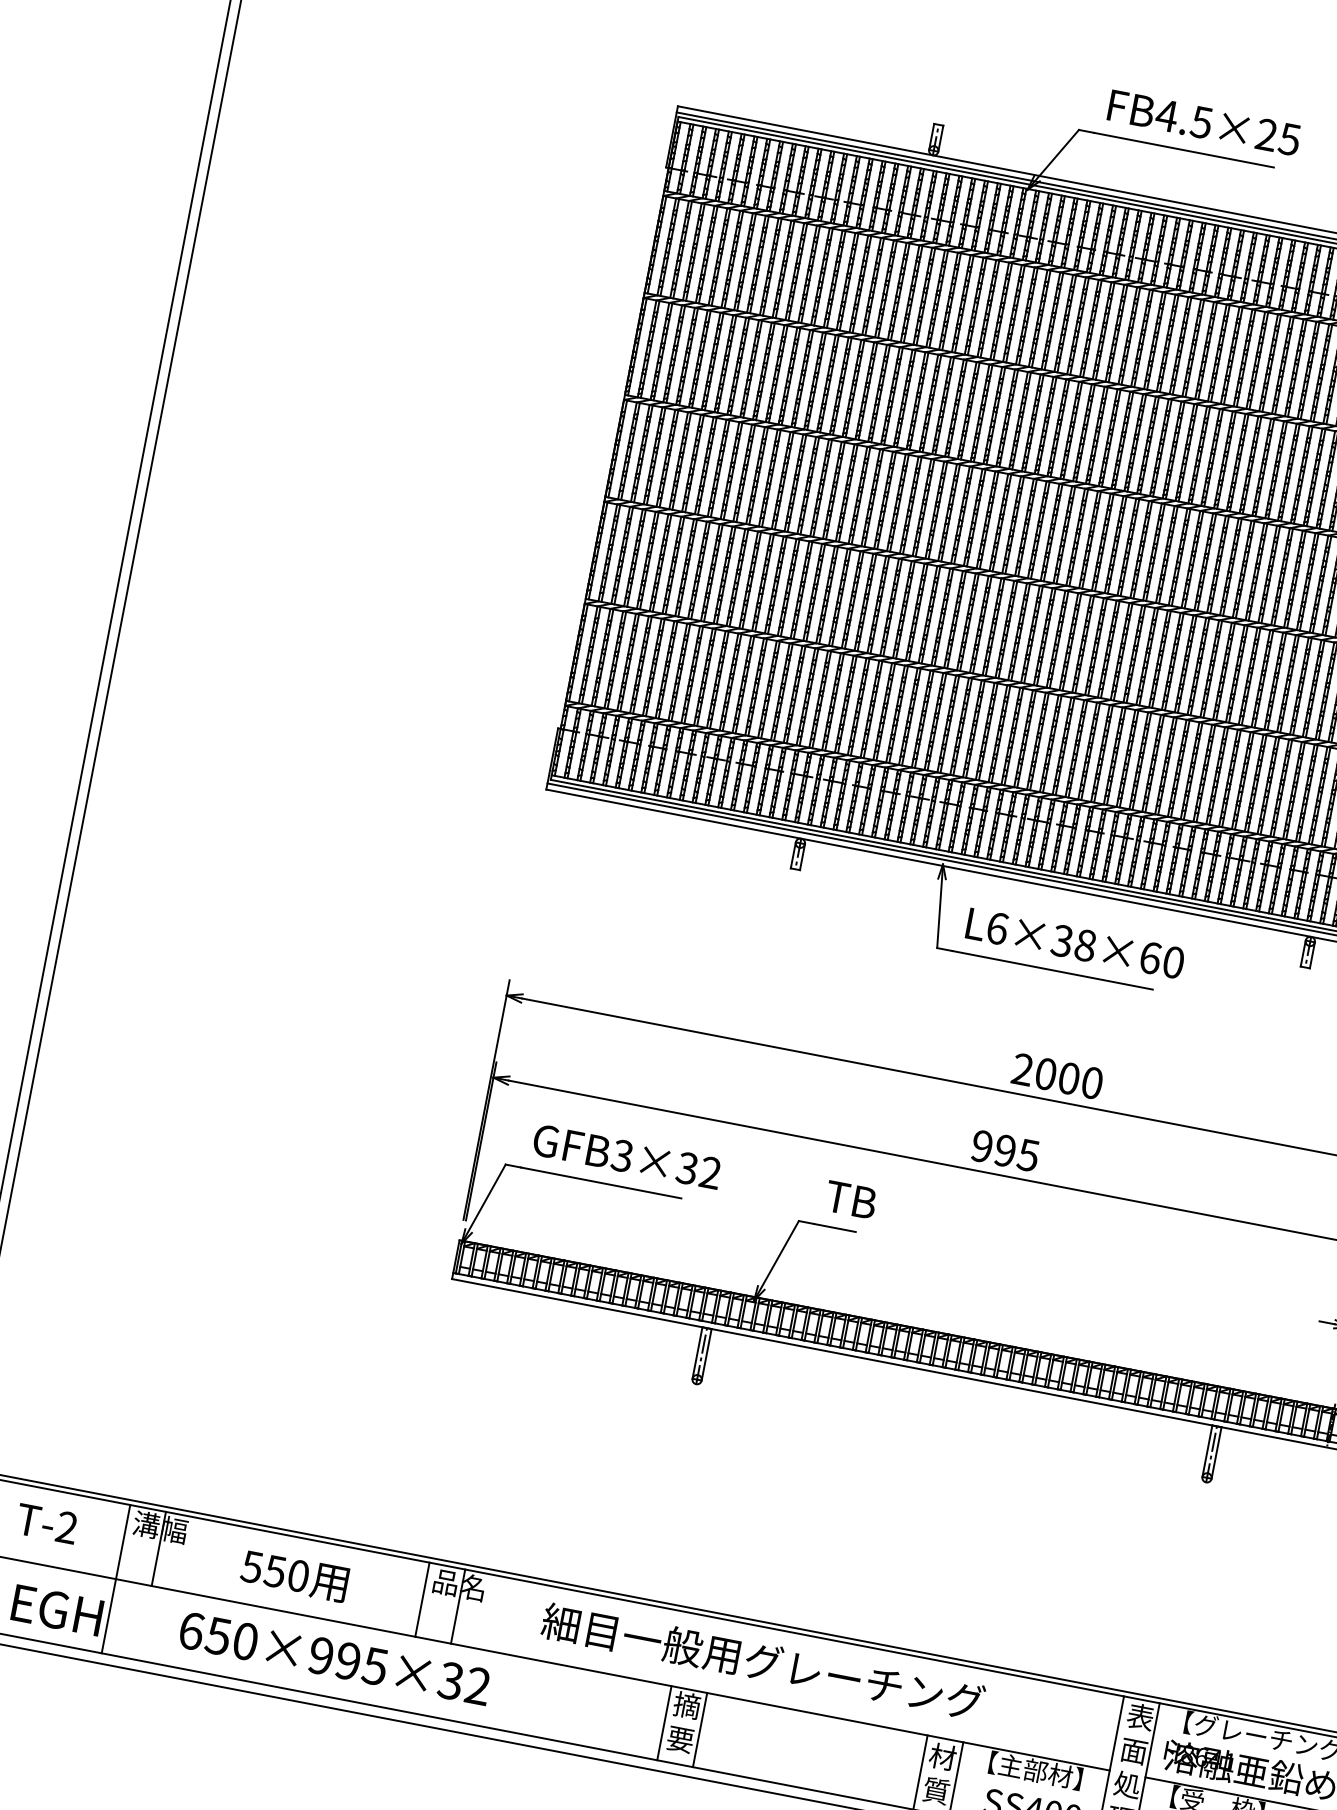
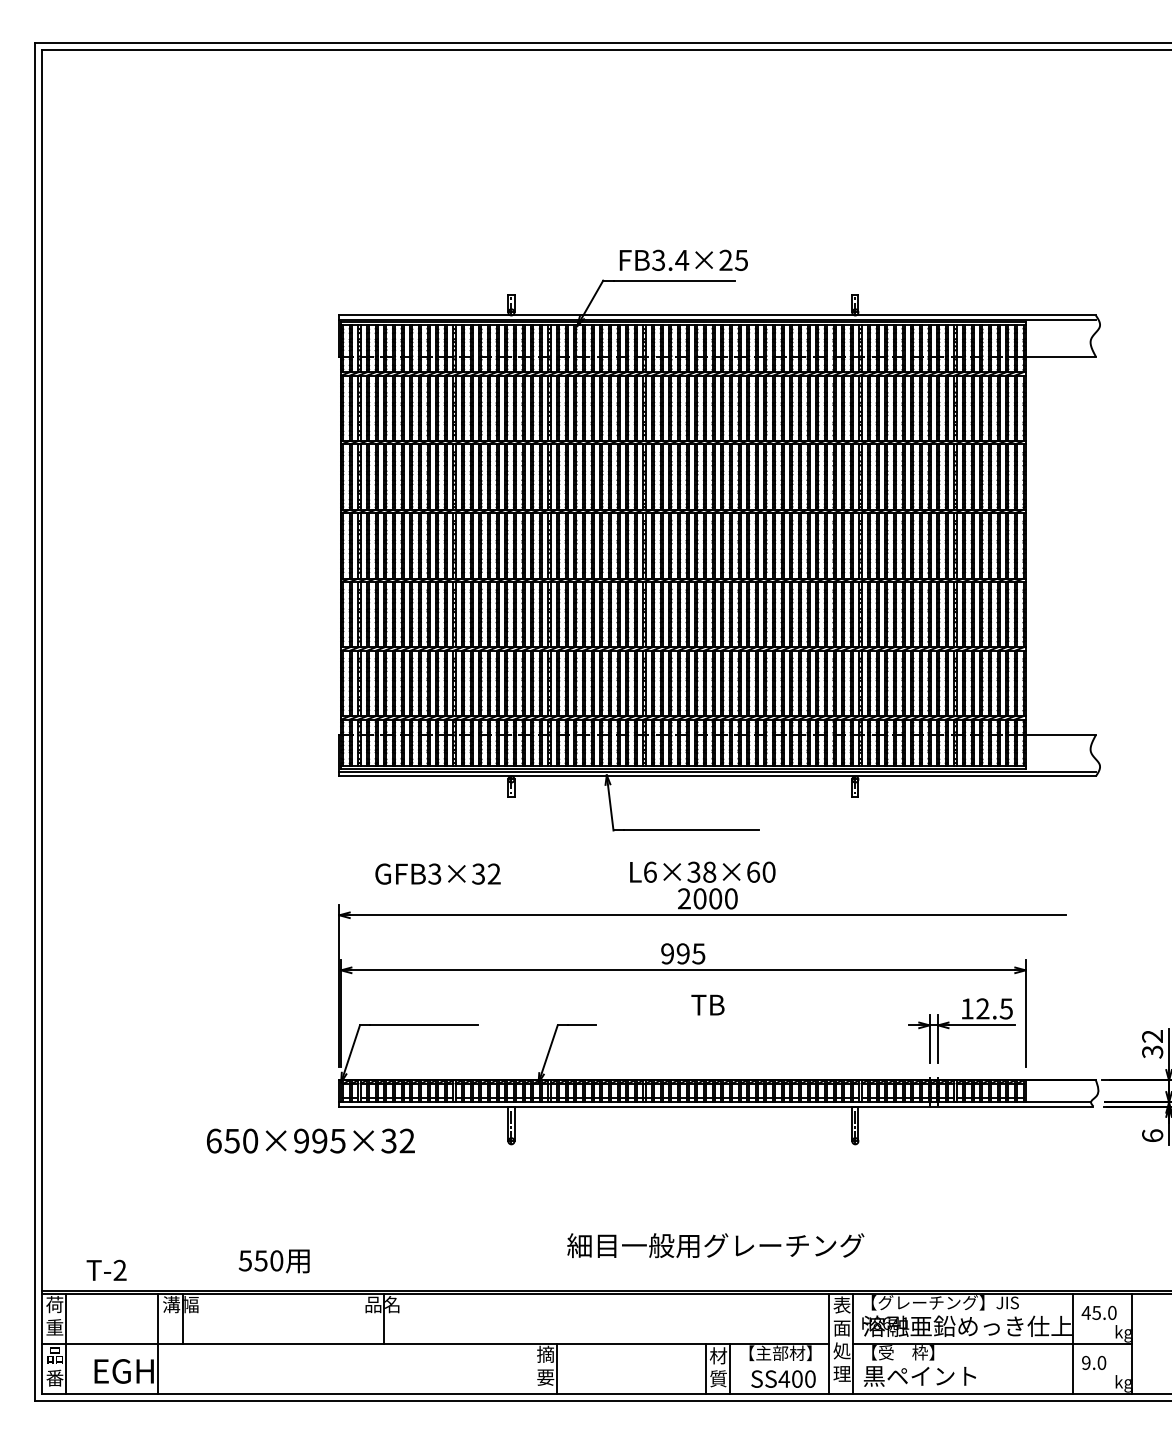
text: (1184, 119) -> (670, 260), FB4.5×25 -> FB3.4×25
text: (1075, 942) -> (702, 871), moved
text: (626, 1155) -> (437, 873), moved
text: (850, 1198) -> (707, 1004), moved
text: (47, 1522) -> (106, 1269), moved
text: (293, 1575) -> (273, 1261), moved
line: (422, 1599) -> (360, 1318), removed
text: (334, 1657) -> (310, 1140), moved
text: (762, 1661) -> (715, 1245), moved
line: (664, 1722) -> (533, 1368), removed

